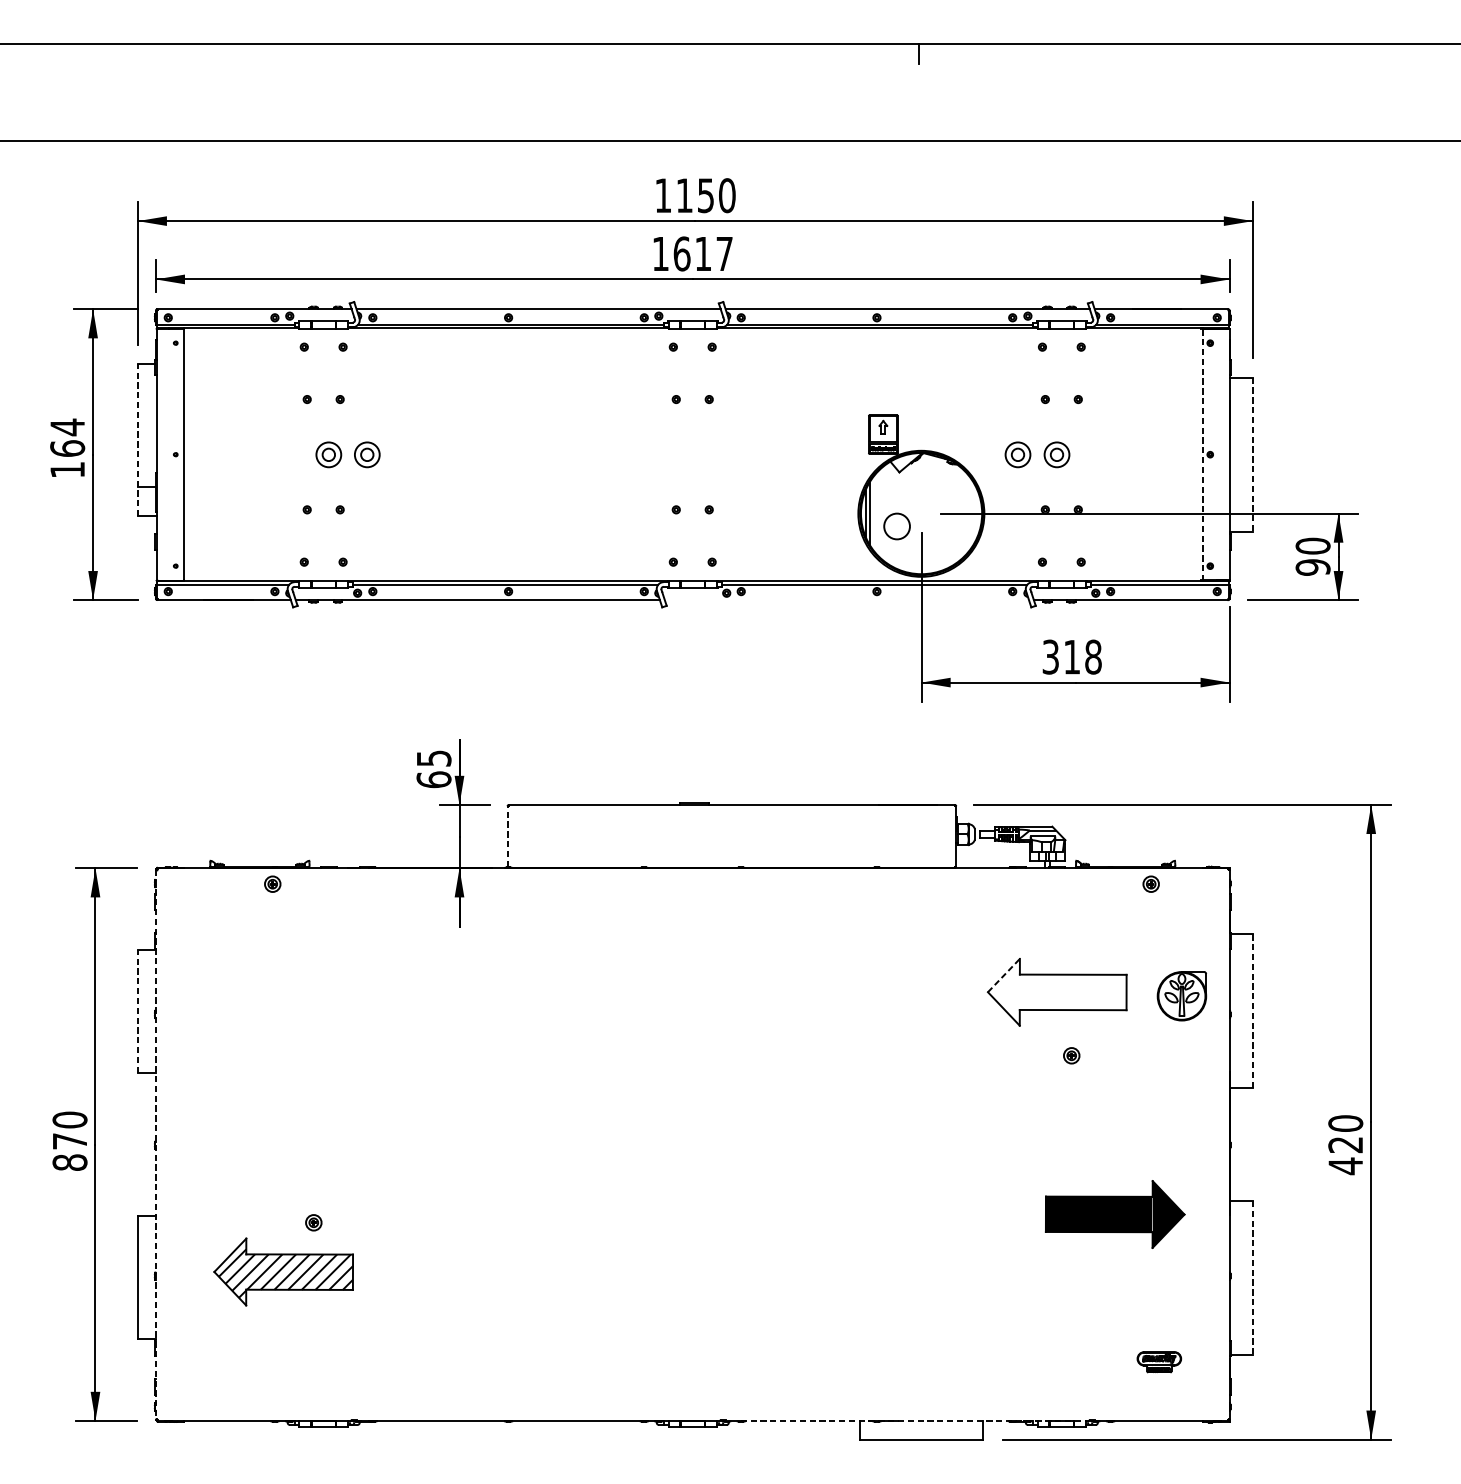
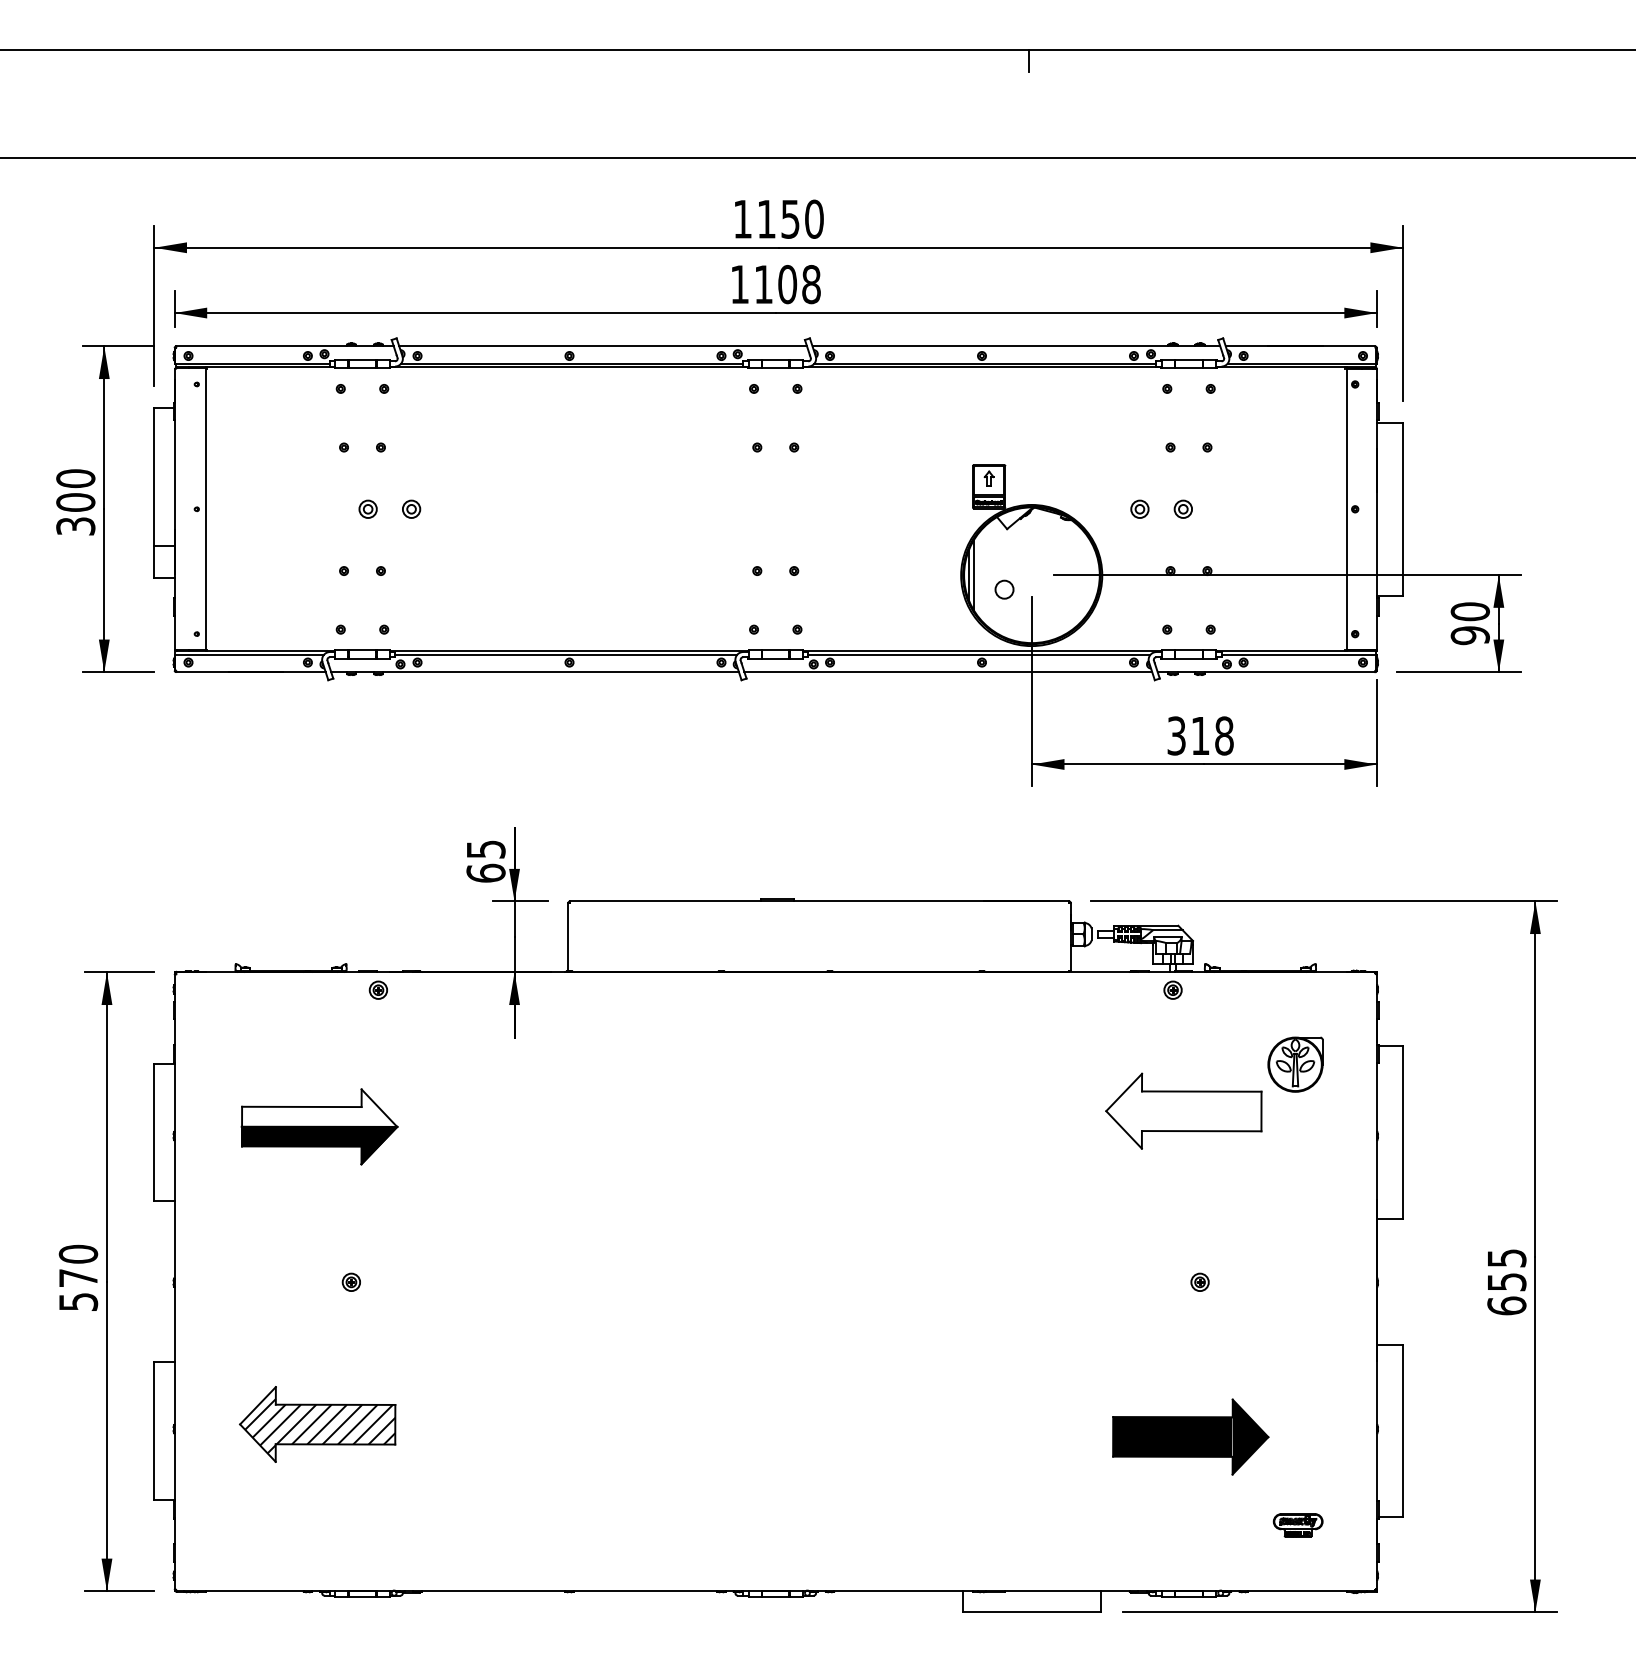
text: (703, 253) -> (787, 284), 1617 -> 1108
line: (137, 439) -> (154, 492), dashed -> solid
text: (67, 447) -> (75, 501), 164 -> 300
part: (328, 453) -> (367, 508), size x0.62
part: (367, 453) -> (411, 508), size x0.62
part: (1017, 453) -> (1139, 508), size x0.62
part: (1056, 453) -> (1182, 508), size x0.62
line: (1202, 454) -> (1346, 509), dashed -> solid
line: (1252, 454) -> (1402, 509), dashed -> solid
circle: (897, 526) -> (1004, 589), size x0.62
line: (847, 600) -> (948, 672), added
line: (507, 836) -> (568, 936), dashed -> solid
part: (271, 883) -> (377, 989), moved
part: (1150, 883) -> (1172, 989), moved
line: (1004, 975) -> (1124, 1092), dashed -> solid
part: (1181, 996) -> (1295, 1064), moved
part: (285, 1005) -> (319, 1126), added
line: (137, 1011) -> (154, 1132), dashed -> solid
line: (1252, 1012) -> (1402, 1133), dashed -> solid
part: (1071, 1055) -> (1199, 1281), moved
line: (155, 1144) -> (174, 1281), dashed -> solid
text: (1345, 1145) -> (1506, 1282), 420 -> 655
text: (70, 1162) -> (78, 1301), 870 -> 570
part: (1114, 1214) -> (1190, 1436), moved
part: (312, 1222) -> (350, 1281), moved
line: (1252, 1278) -> (1402, 1431), dashed -> solid
line: (905, 1421) -> (1013, 1591), dashed -> solid

